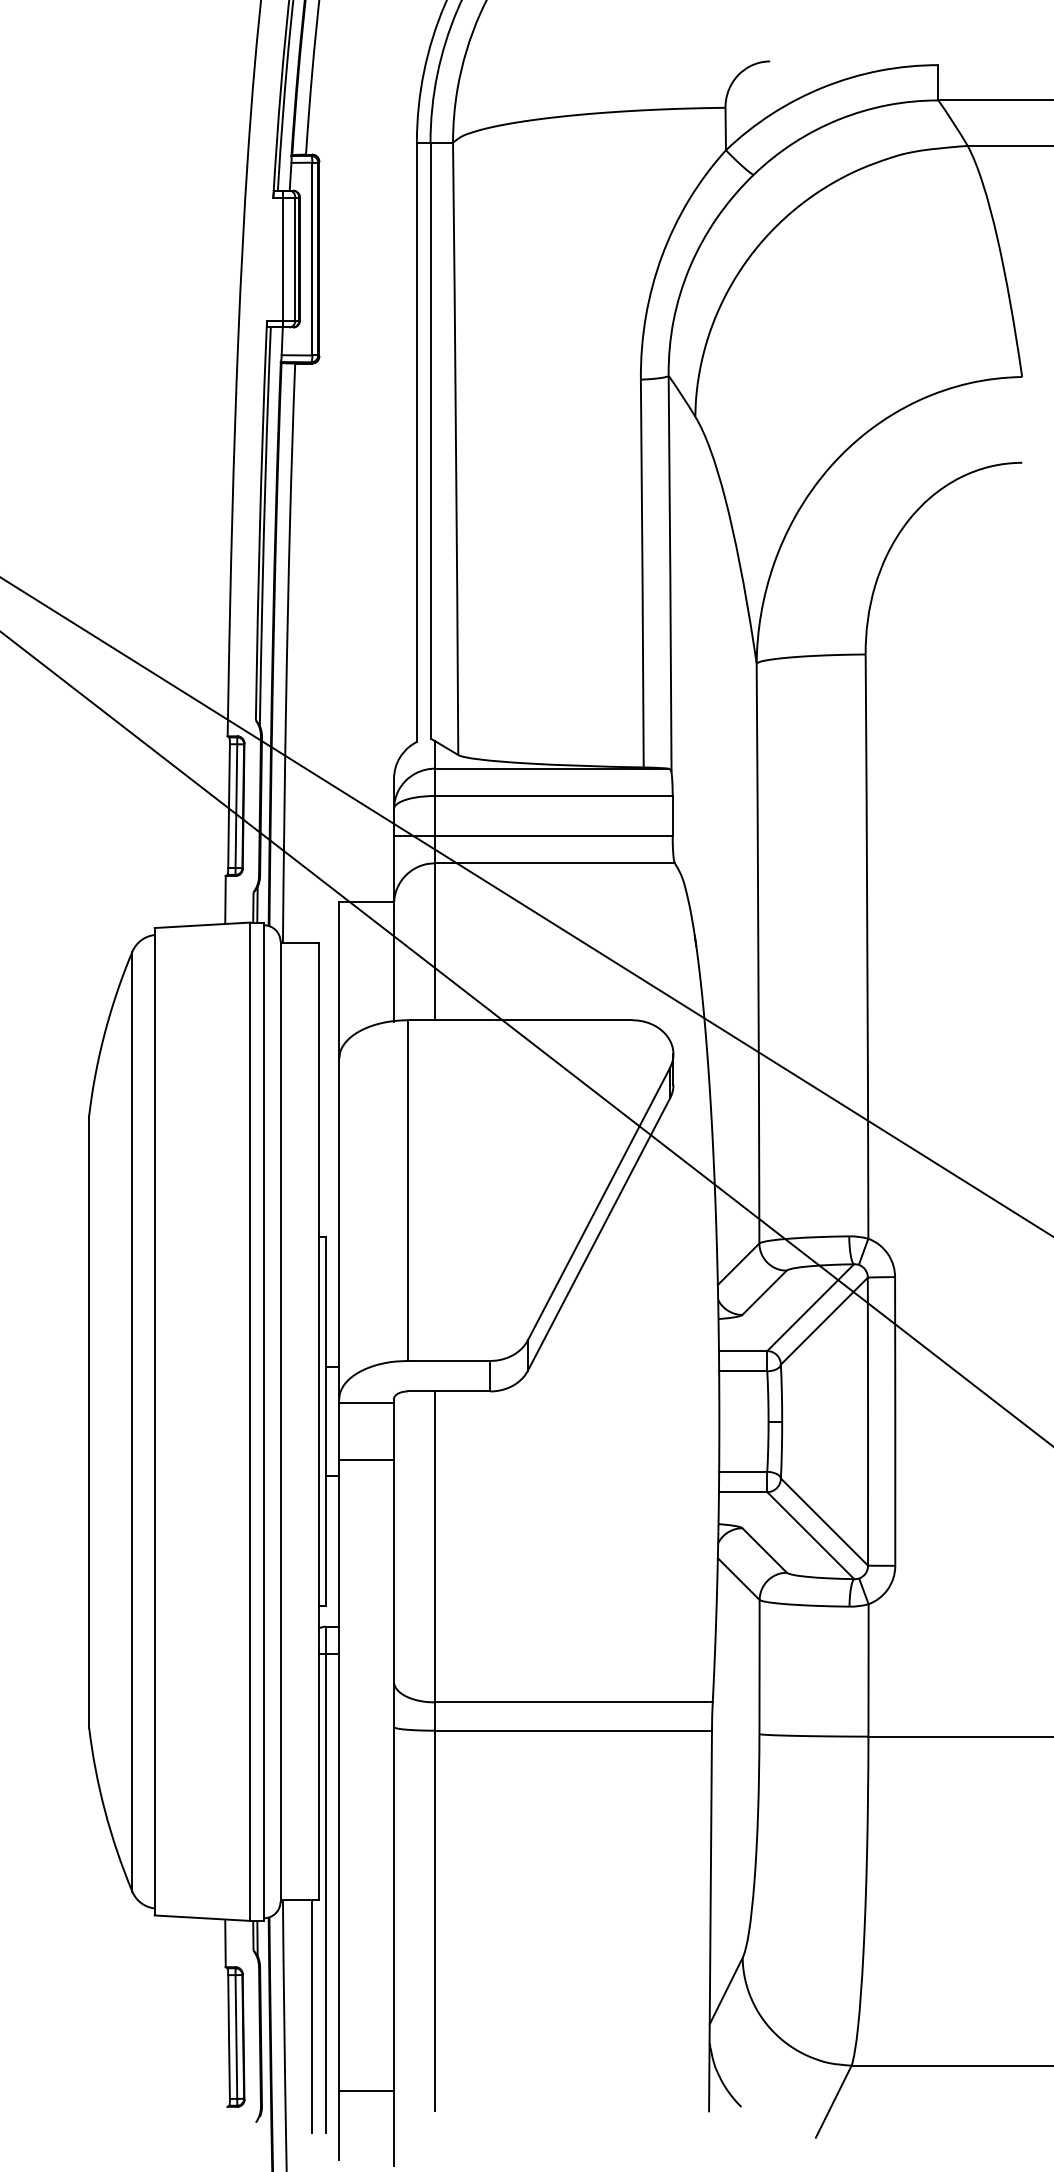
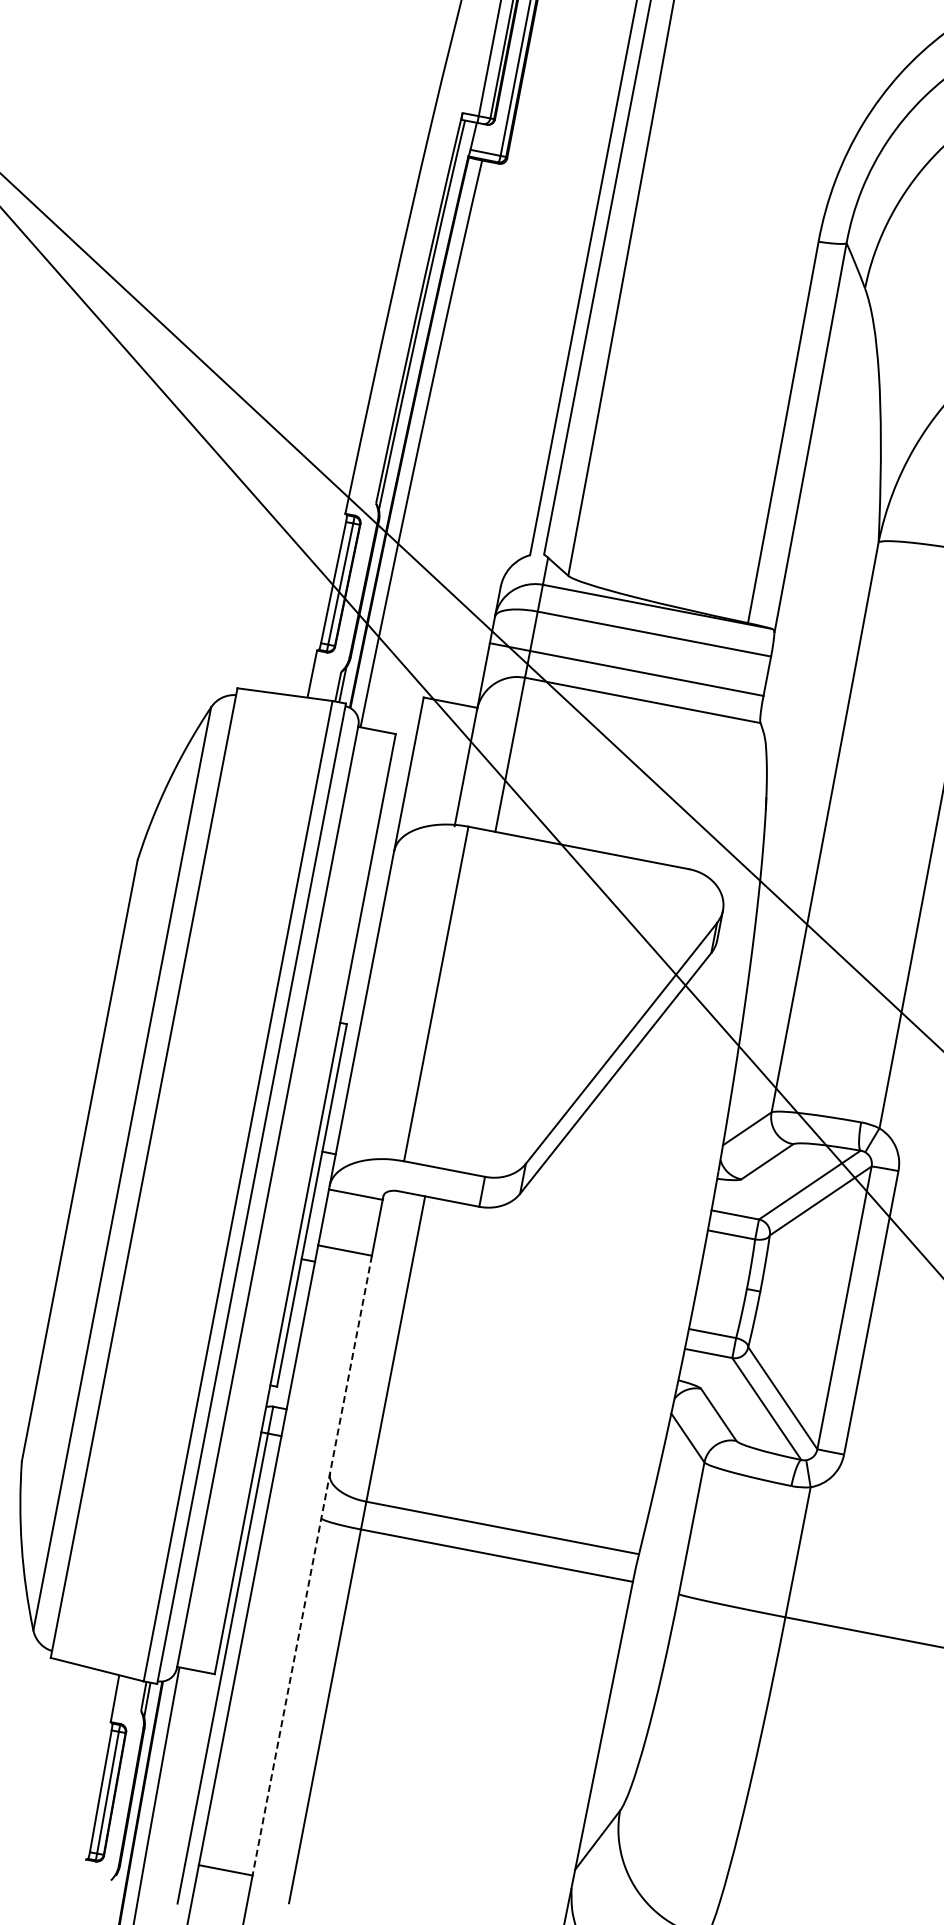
line: (394, 1775) -> (312, 1565), solid -> dashed
line: (311, 2016) -> (185, 1786), removed

